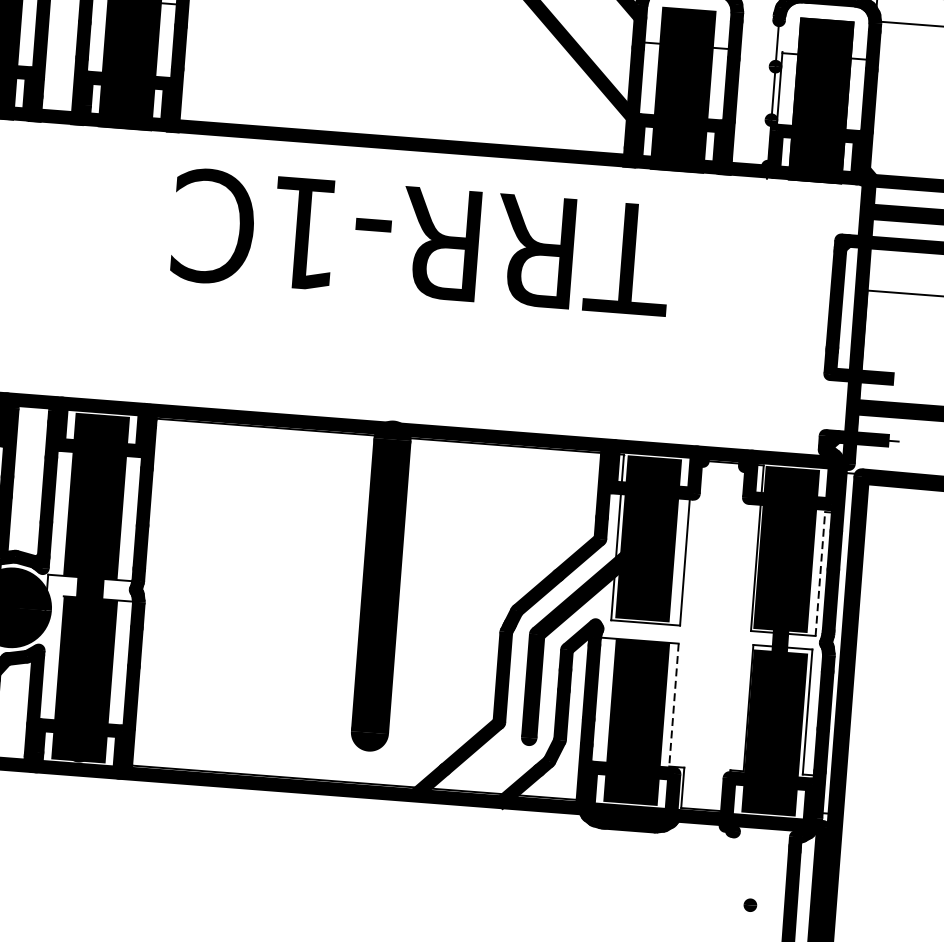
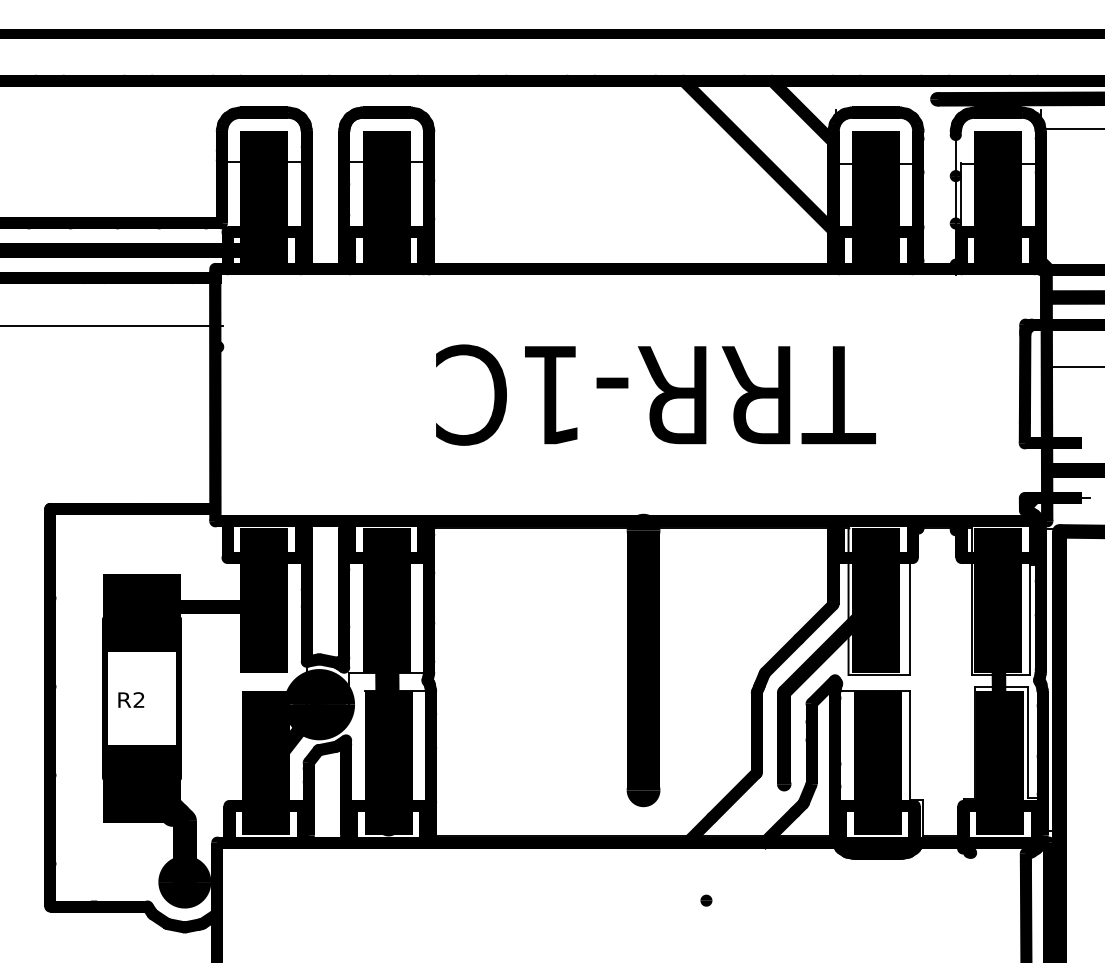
text: (421, 241) -> (655, 394), moved
line: (820, 574) -> (1029, 620), dashed -> solid
line: (673, 705) -> (909, 745), dashed -> solid
part: (750, 905) -> (706, 900), moved

